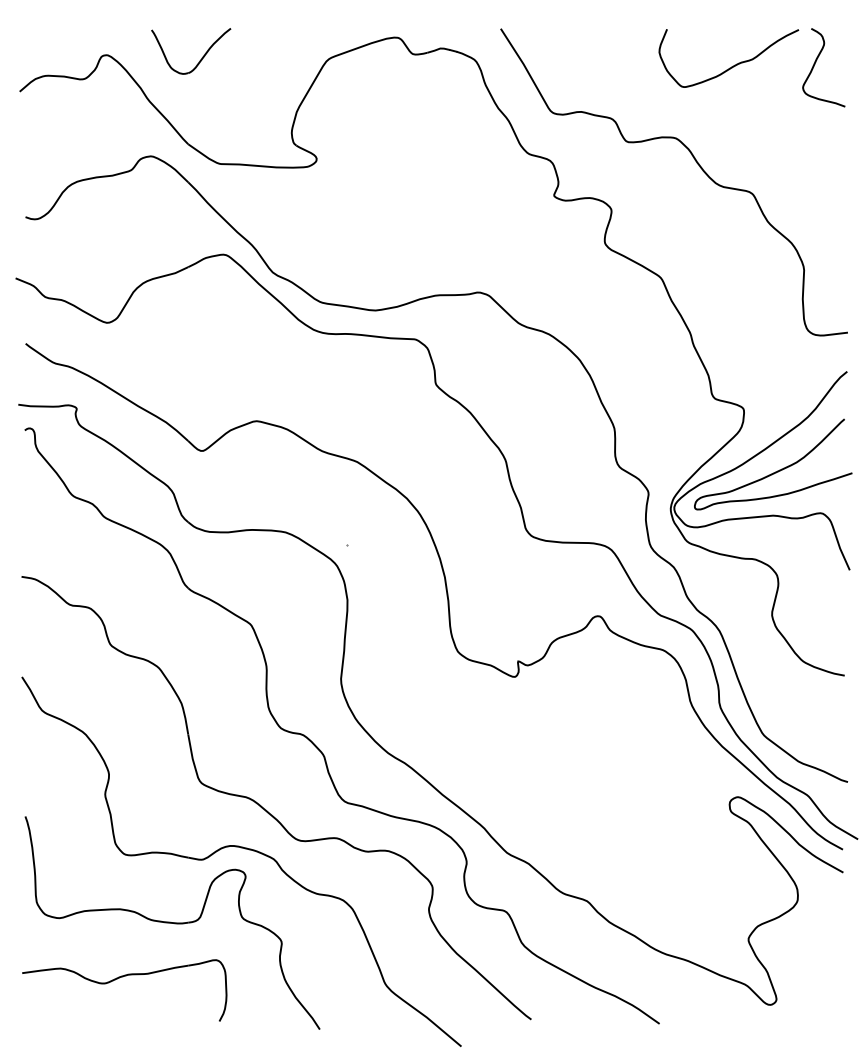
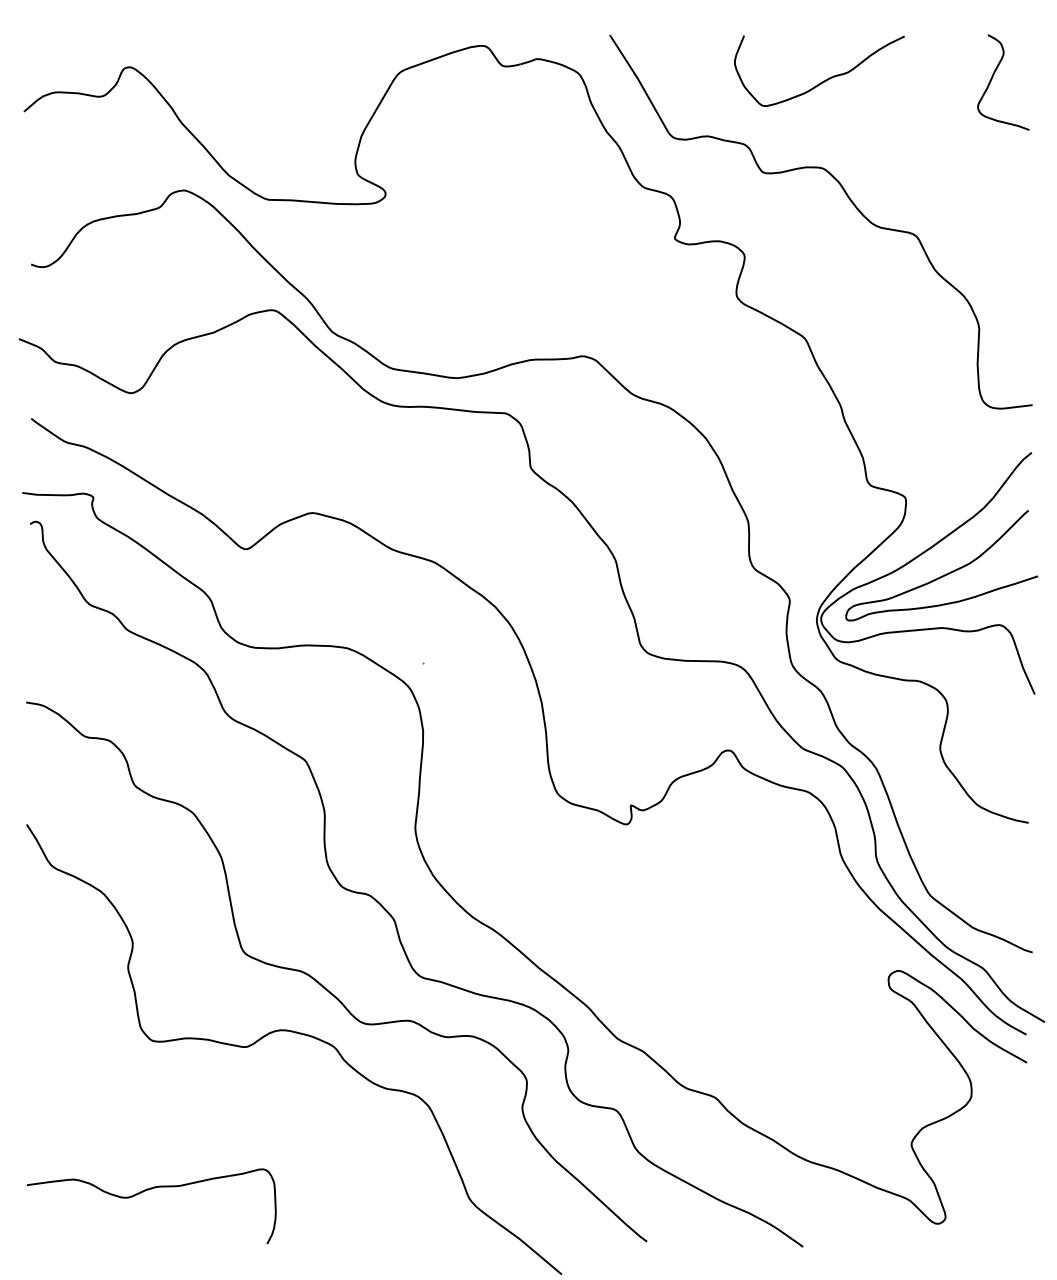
part: (200, 59) -> (244, 72), removed
curve: (734, 64) -> (826, 78), moved
part: (172, 922) -> (210, 1123), removed

